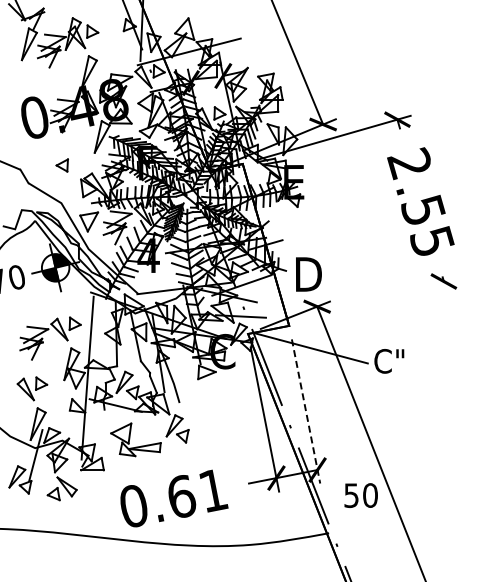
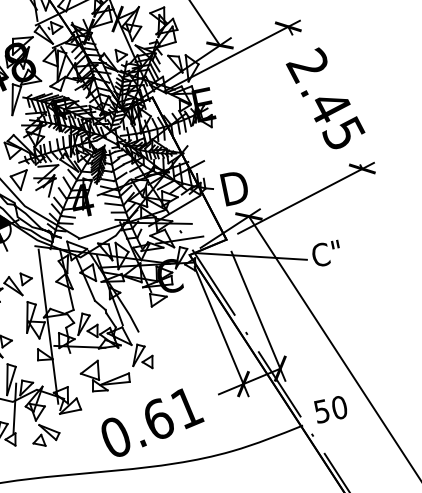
text: (423, 210) -> (329, 106), 2.55 -> 2.45
line: (379, 299) -> (305, 197), added
line: (306, 411) -> (258, 316), dashed -> solid
text: (360, 495) -> (330, 409), moved

